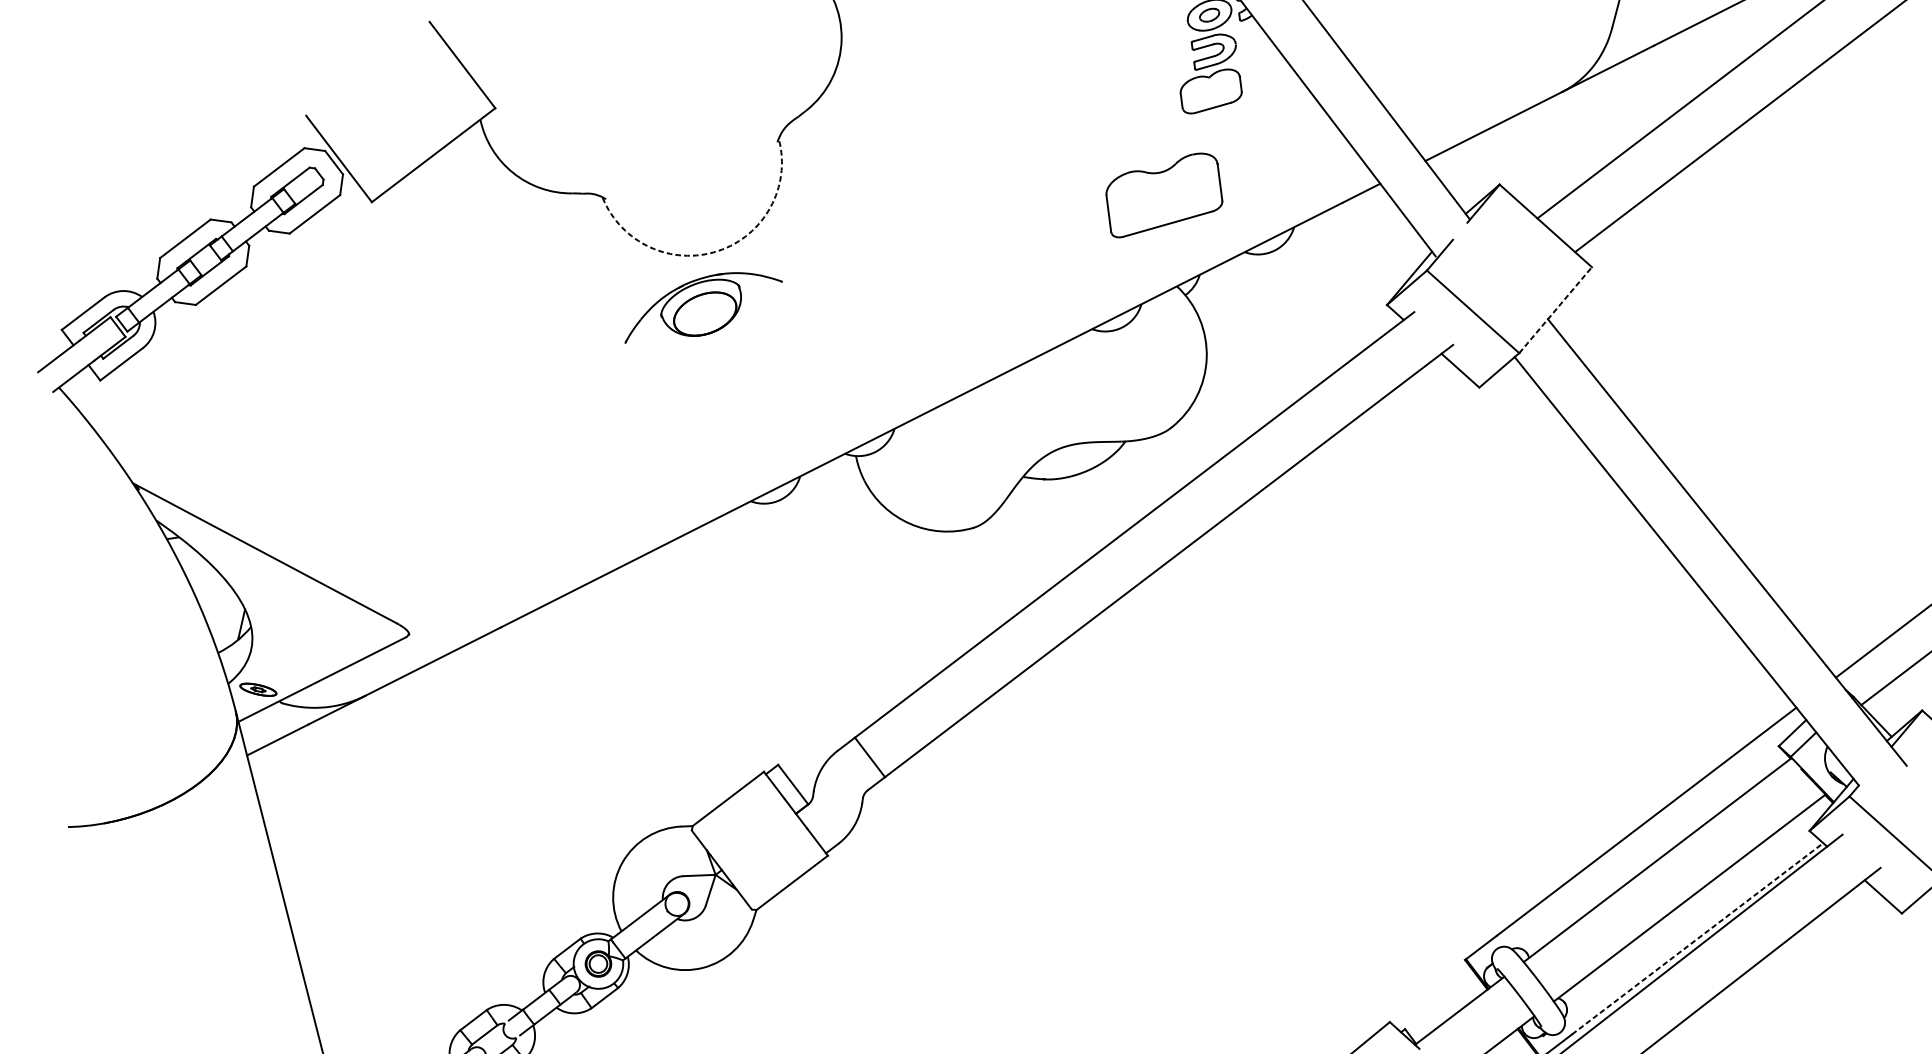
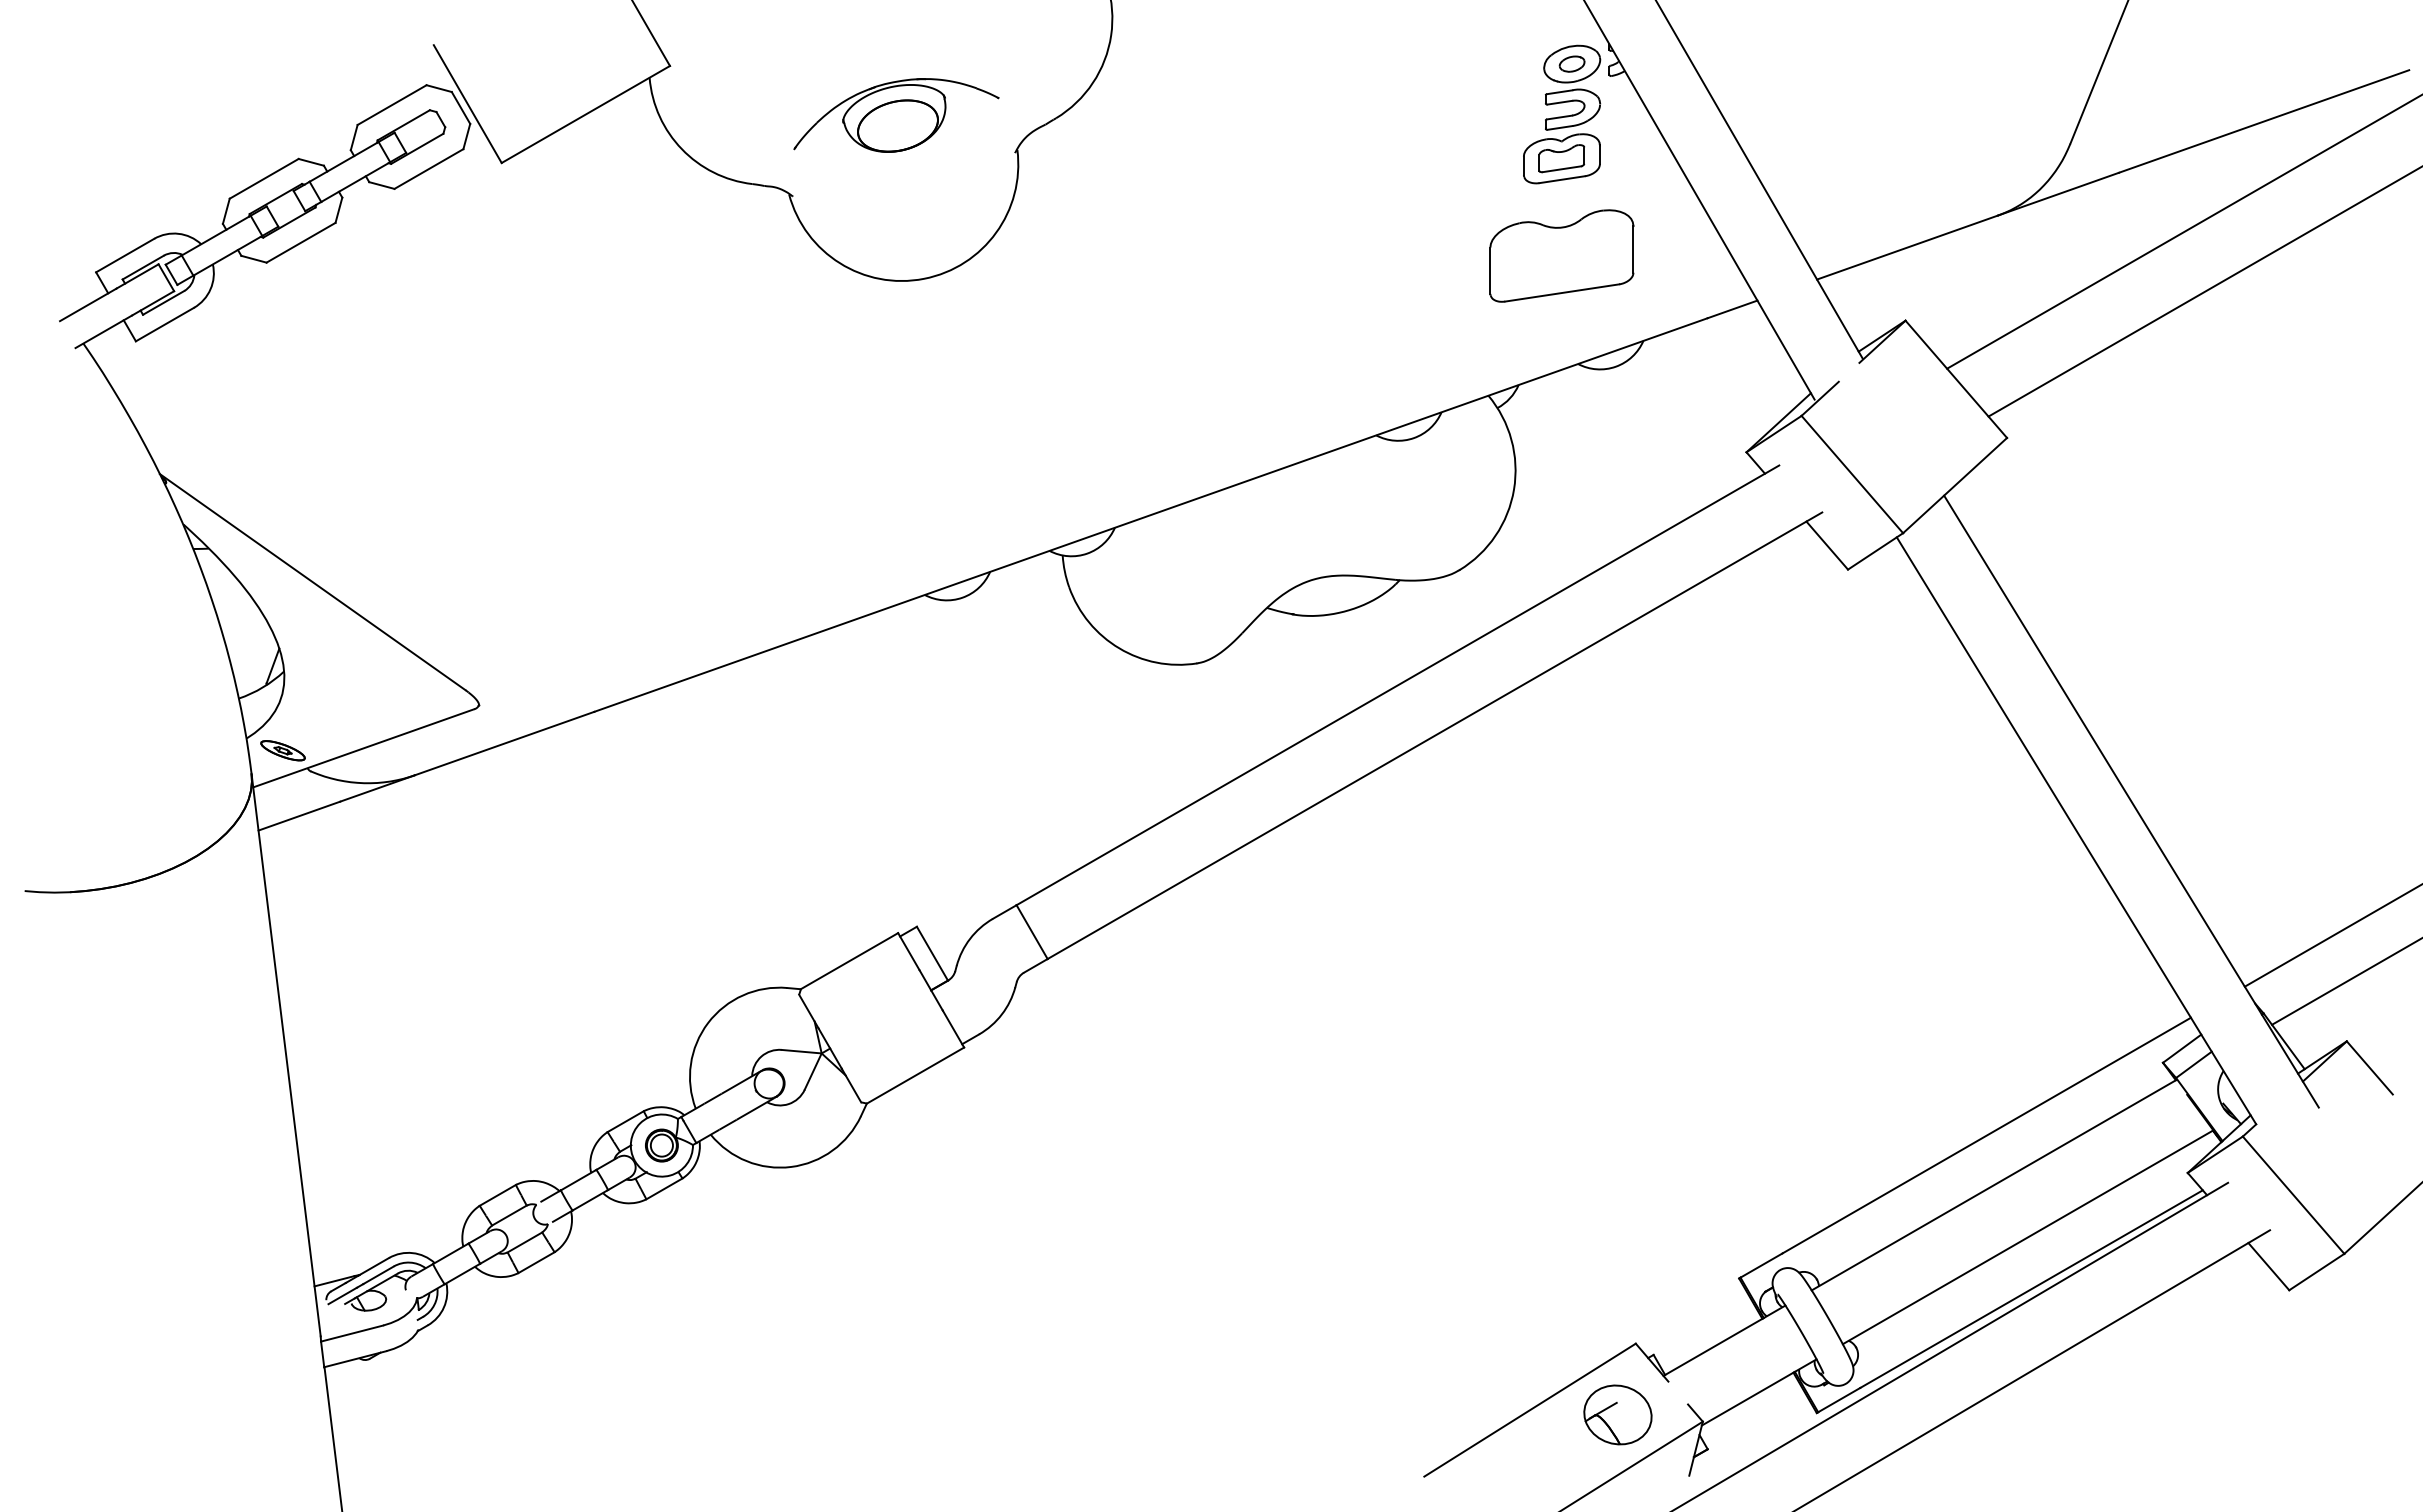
part: (1210, 91) -> (1561, 158), added
part: (1163, 194) -> (1561, 255), moved
arc: (718, 250) -> (924, 278), dashed -> solid
part: (702, 305) -> (896, 115), moved
line: (1555, 310) -> (1955, 485), dashed -> solid
line: (1697, 939) -> (2031, 1289), dashed -> solid

